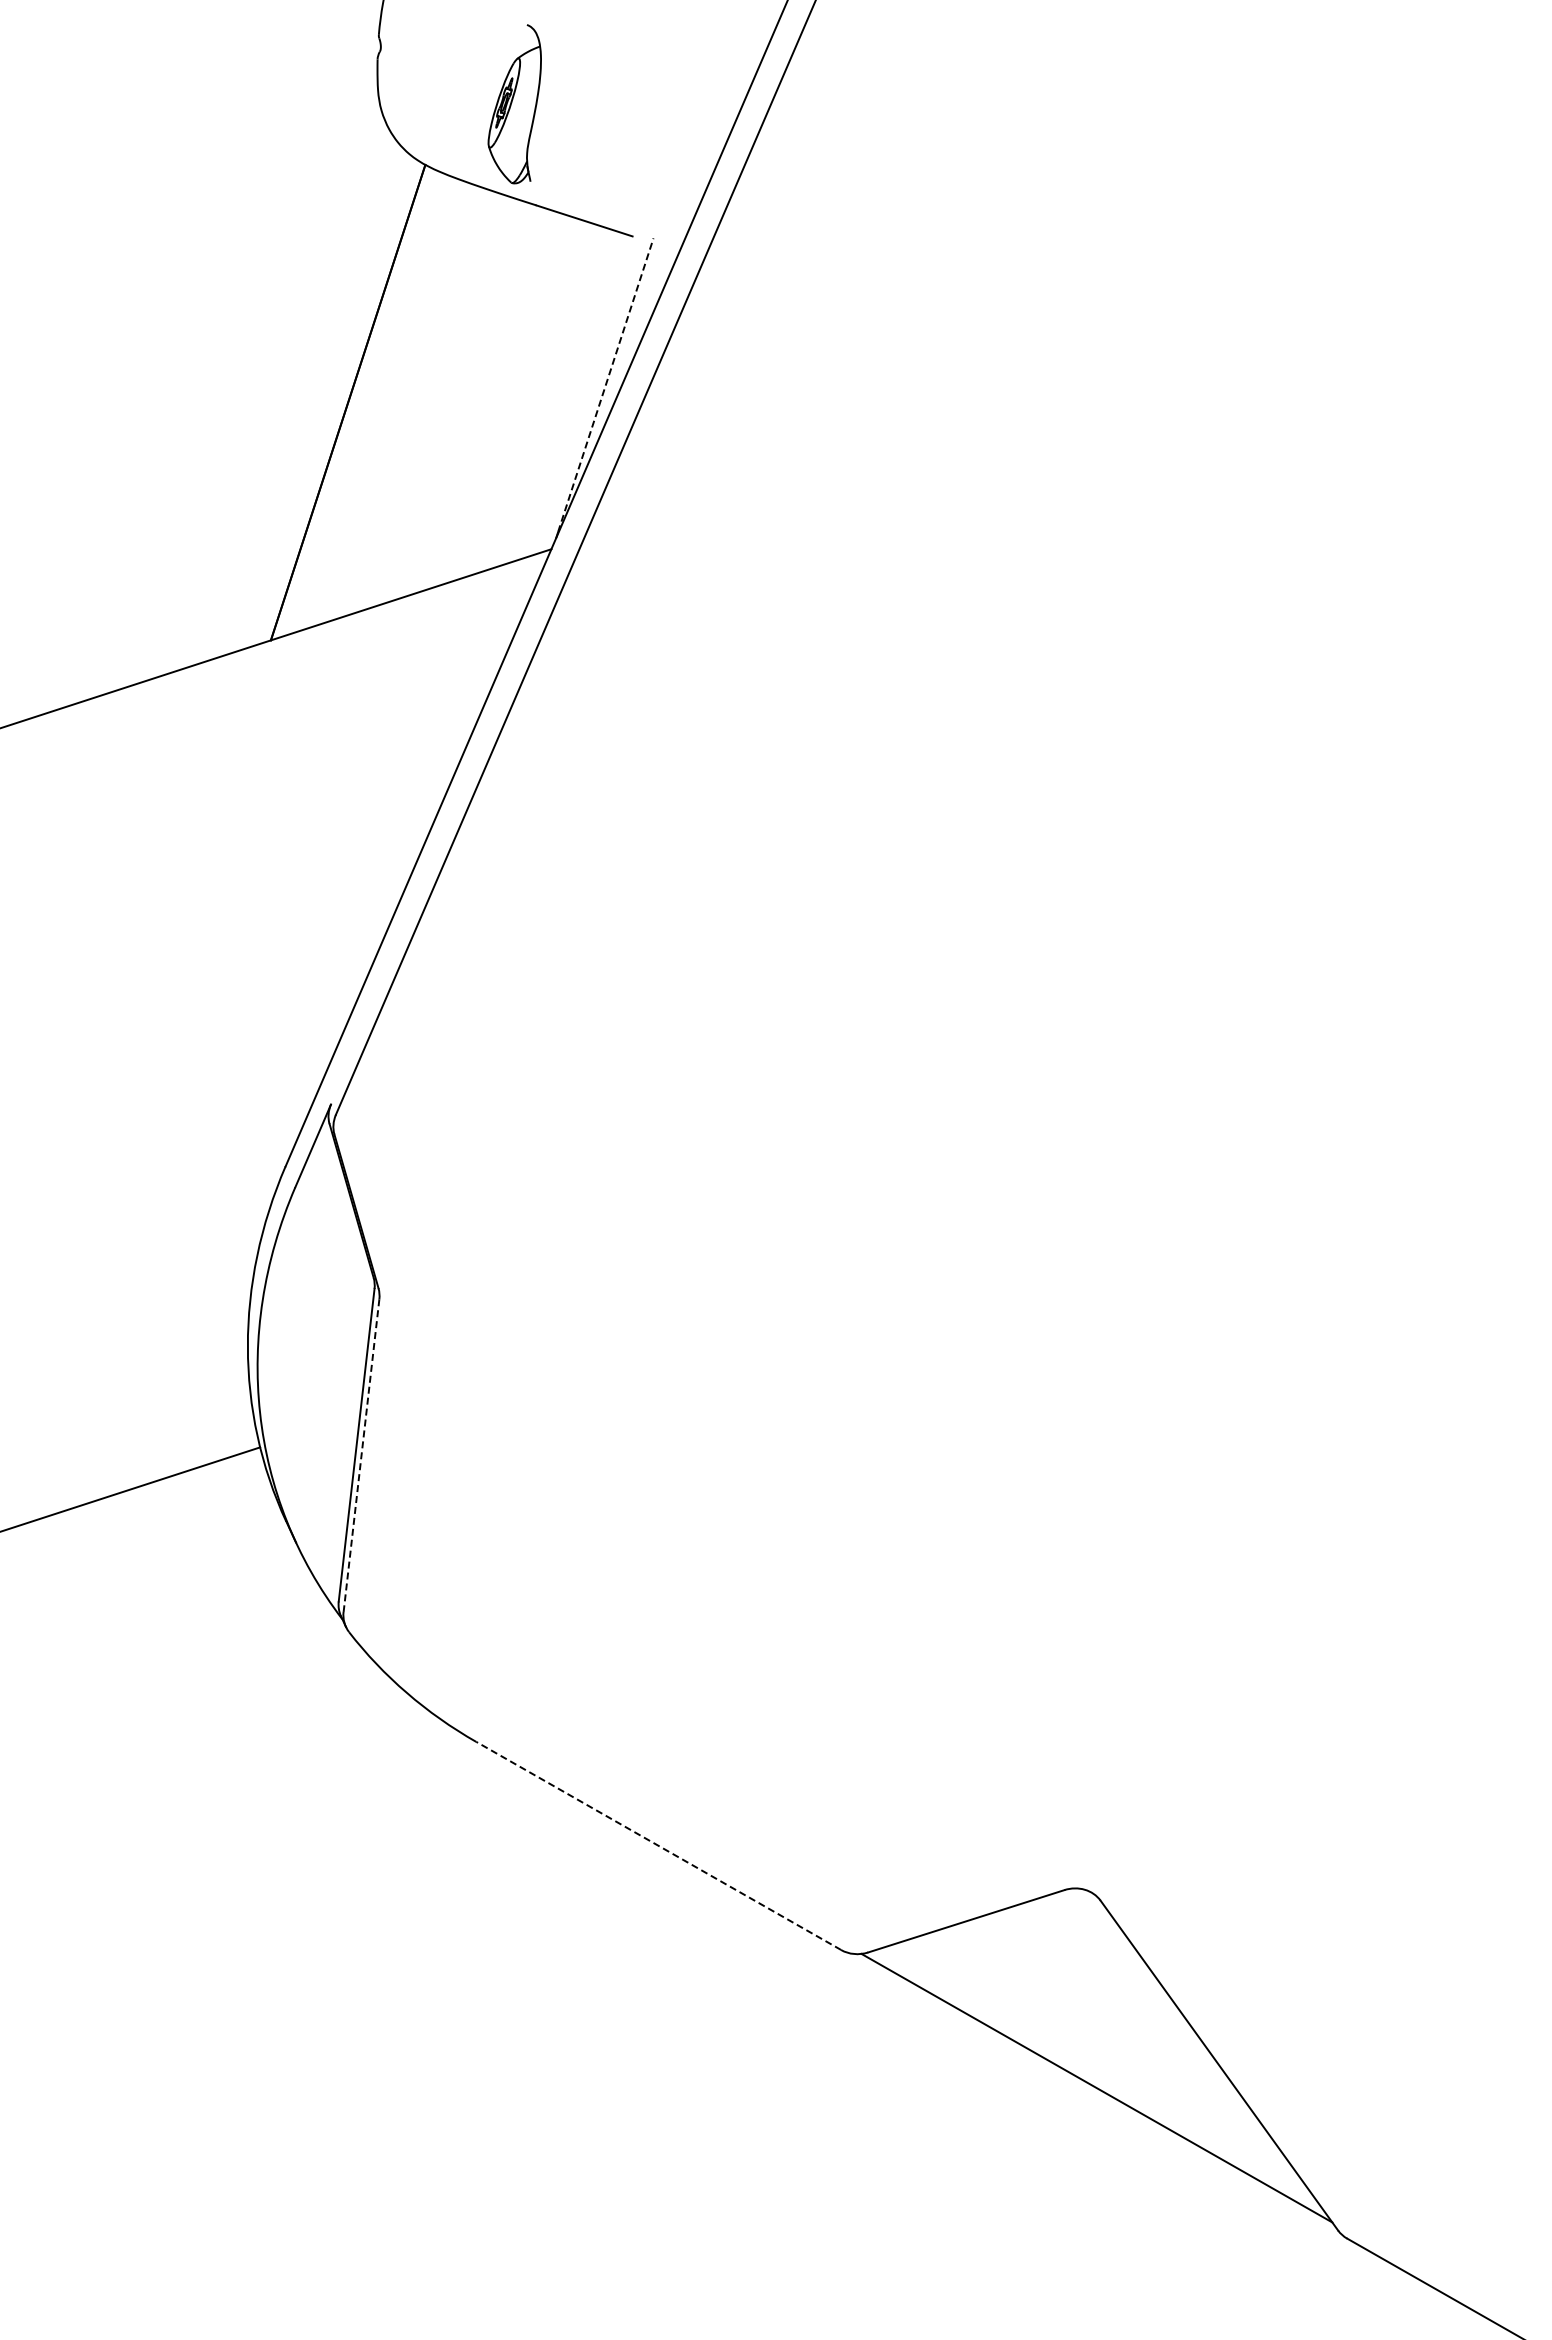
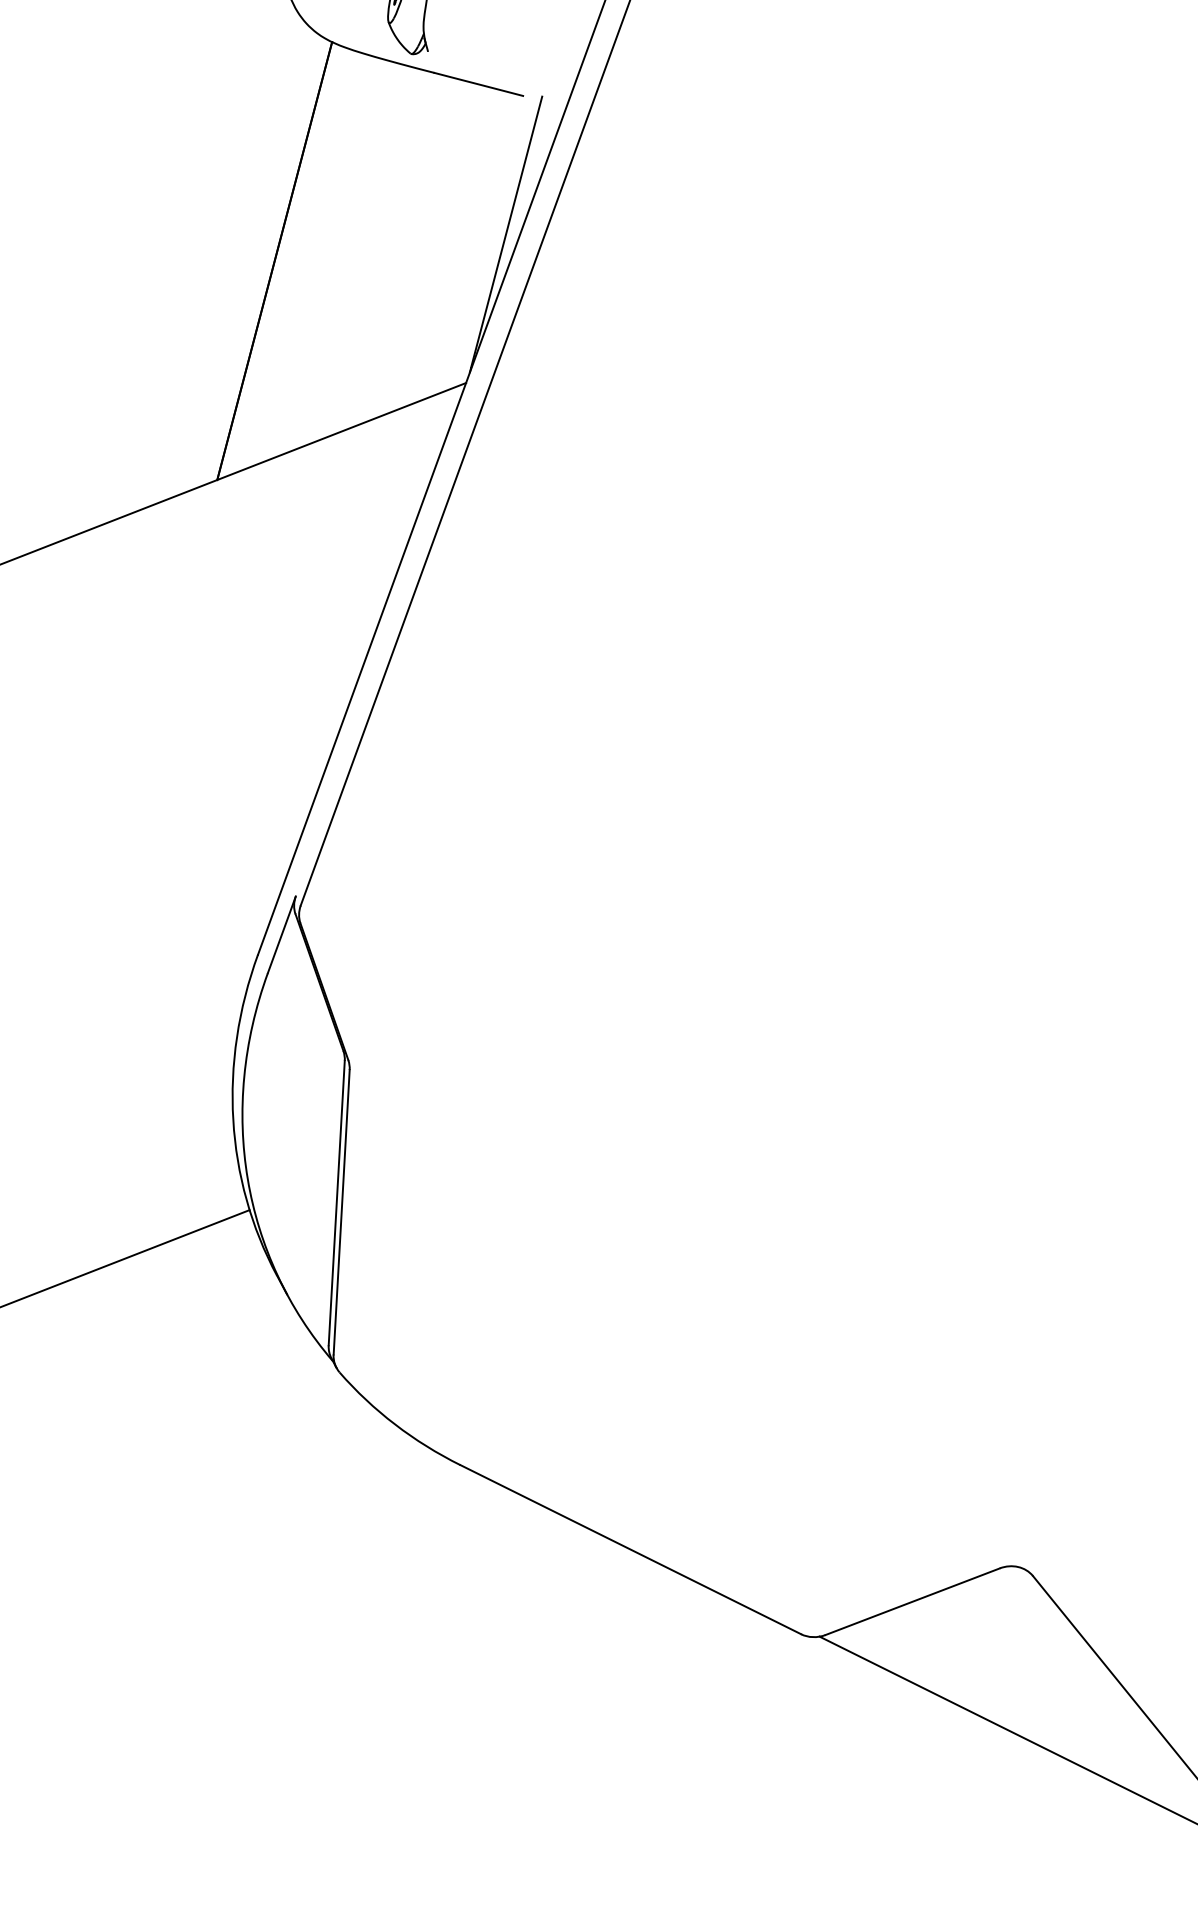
line: (605, 384) -> (506, 231), dashed -> solid
line: (361, 1456) -> (341, 1213), dashed -> solid
line: (658, 1845) -> (630, 1549), dashed -> solid

